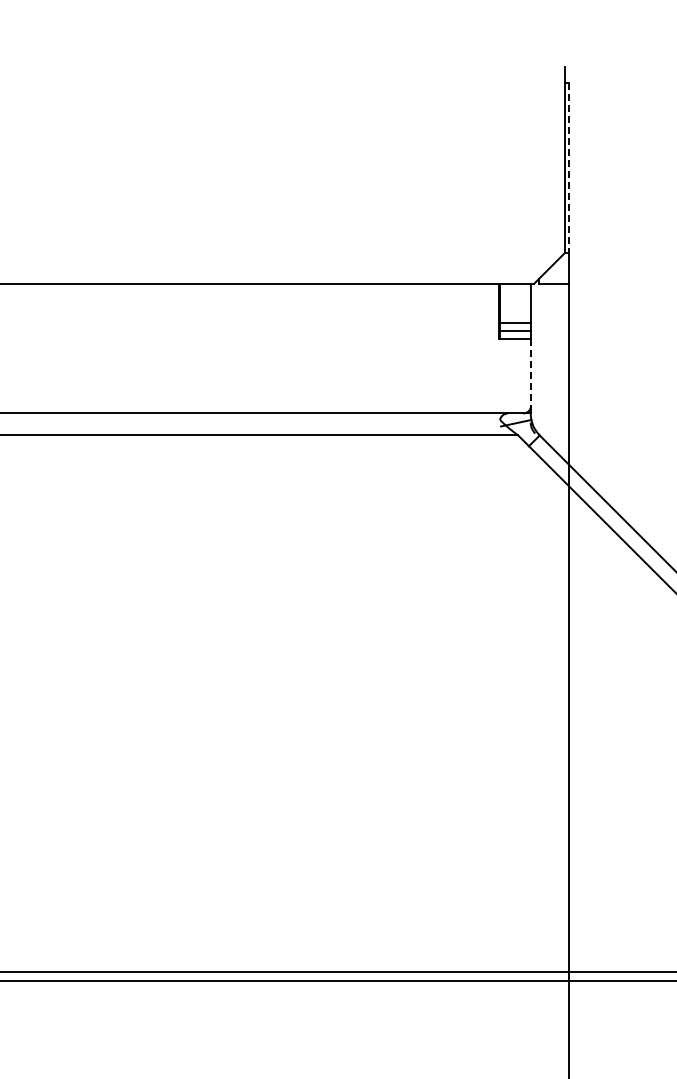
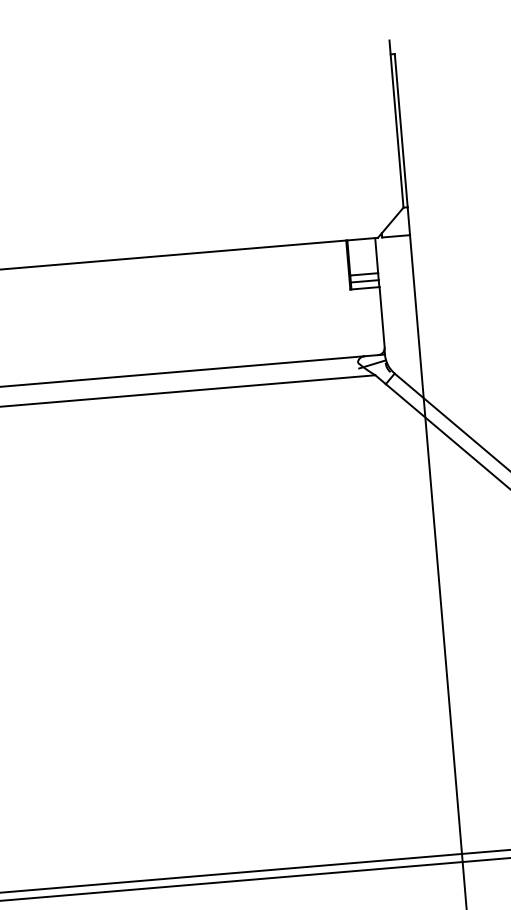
line: (569, 168) -> (401, 131), dashed -> solid
line: (531, 372) -> (382, 317), dashed -> solid

